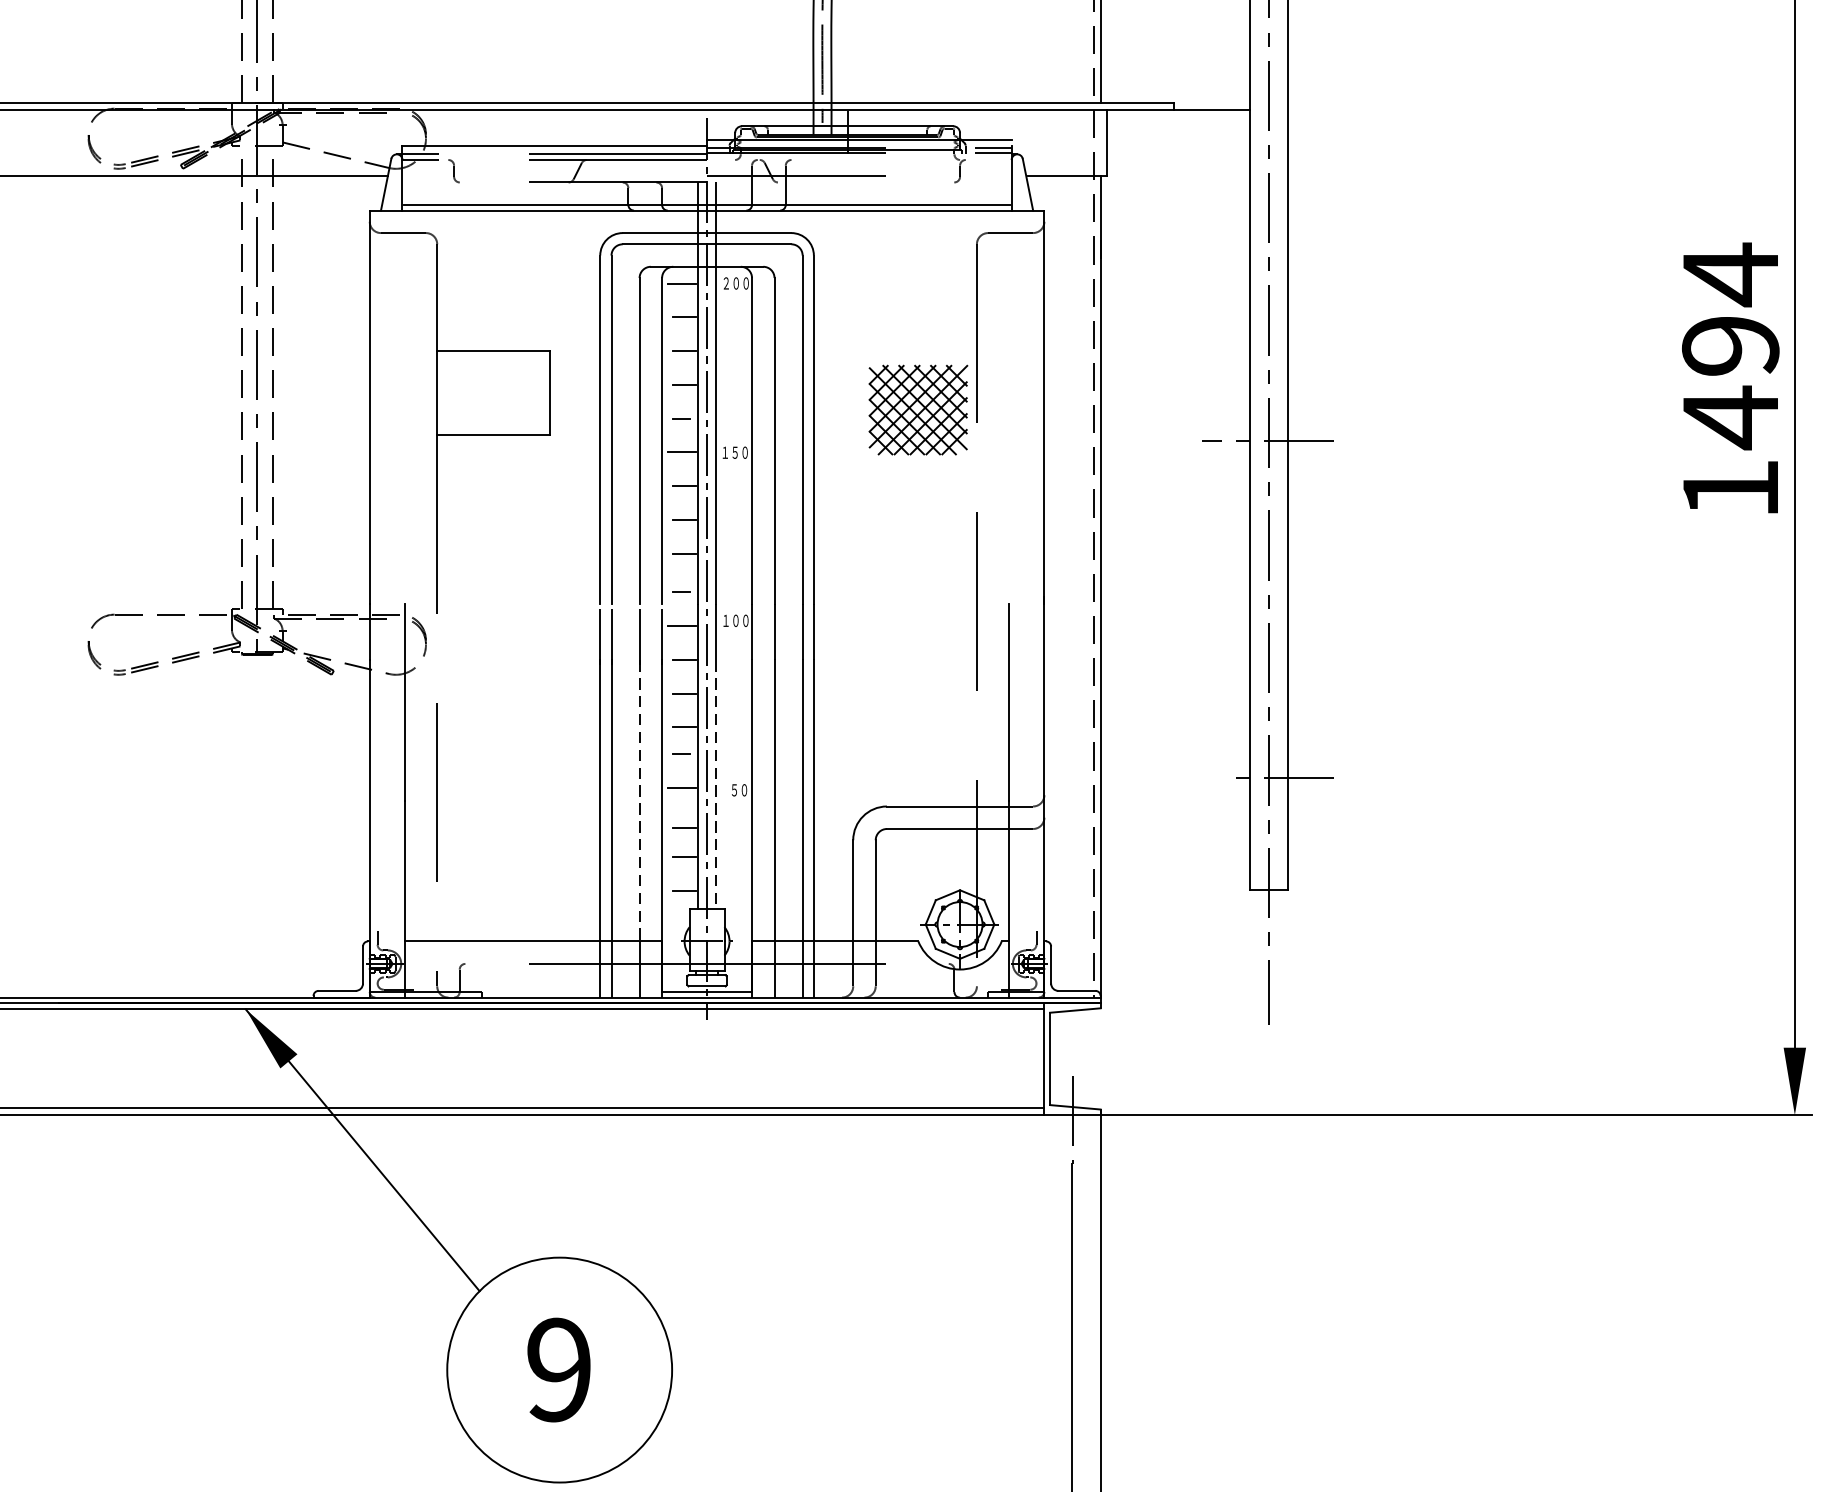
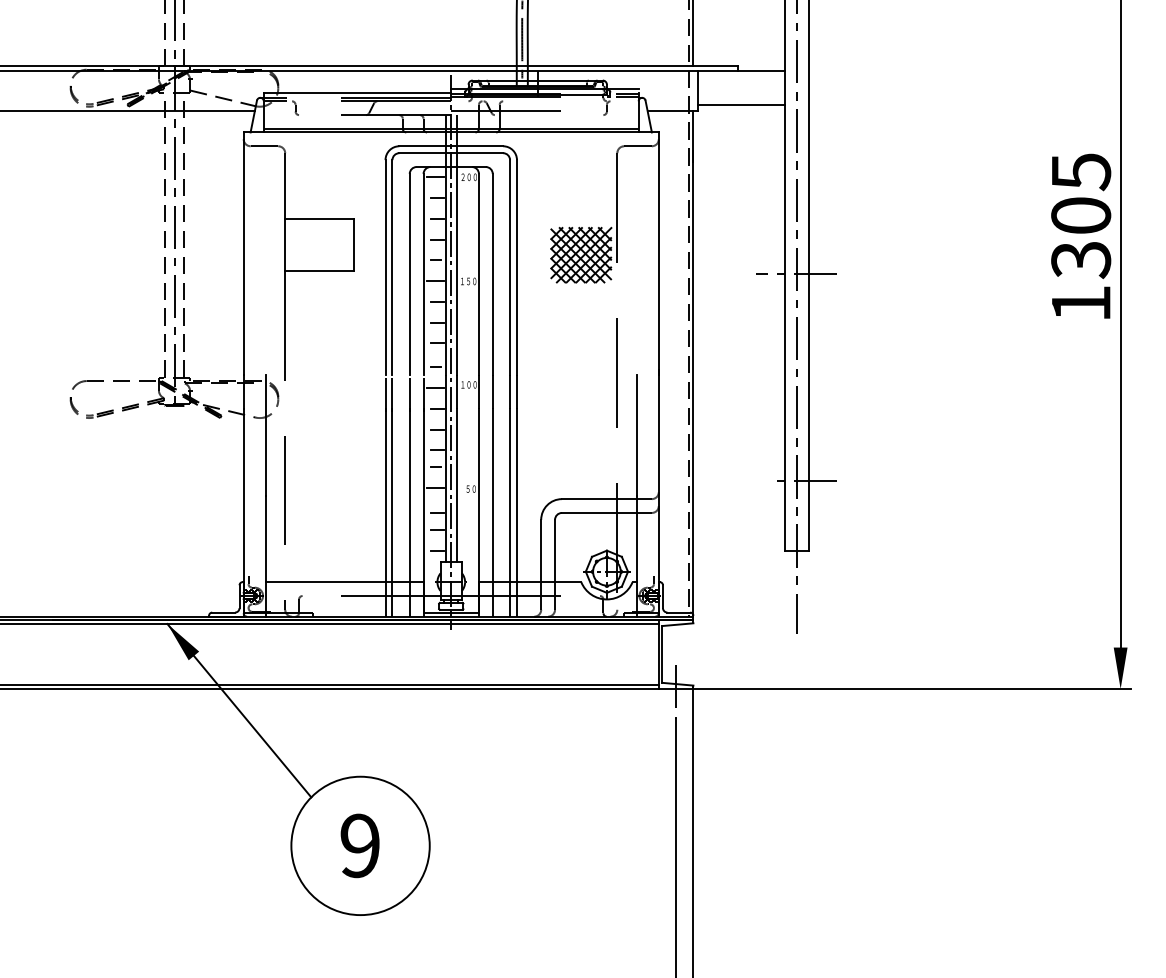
line: (1178, 166) -> (741, 105), added
text: (1731, 345) -> (1081, 215), 1494 -> 1305
line: (715, 784) -> (456, 485), dashed -> solid
line: (639, 802) -> (409, 496), dashed -> solid

